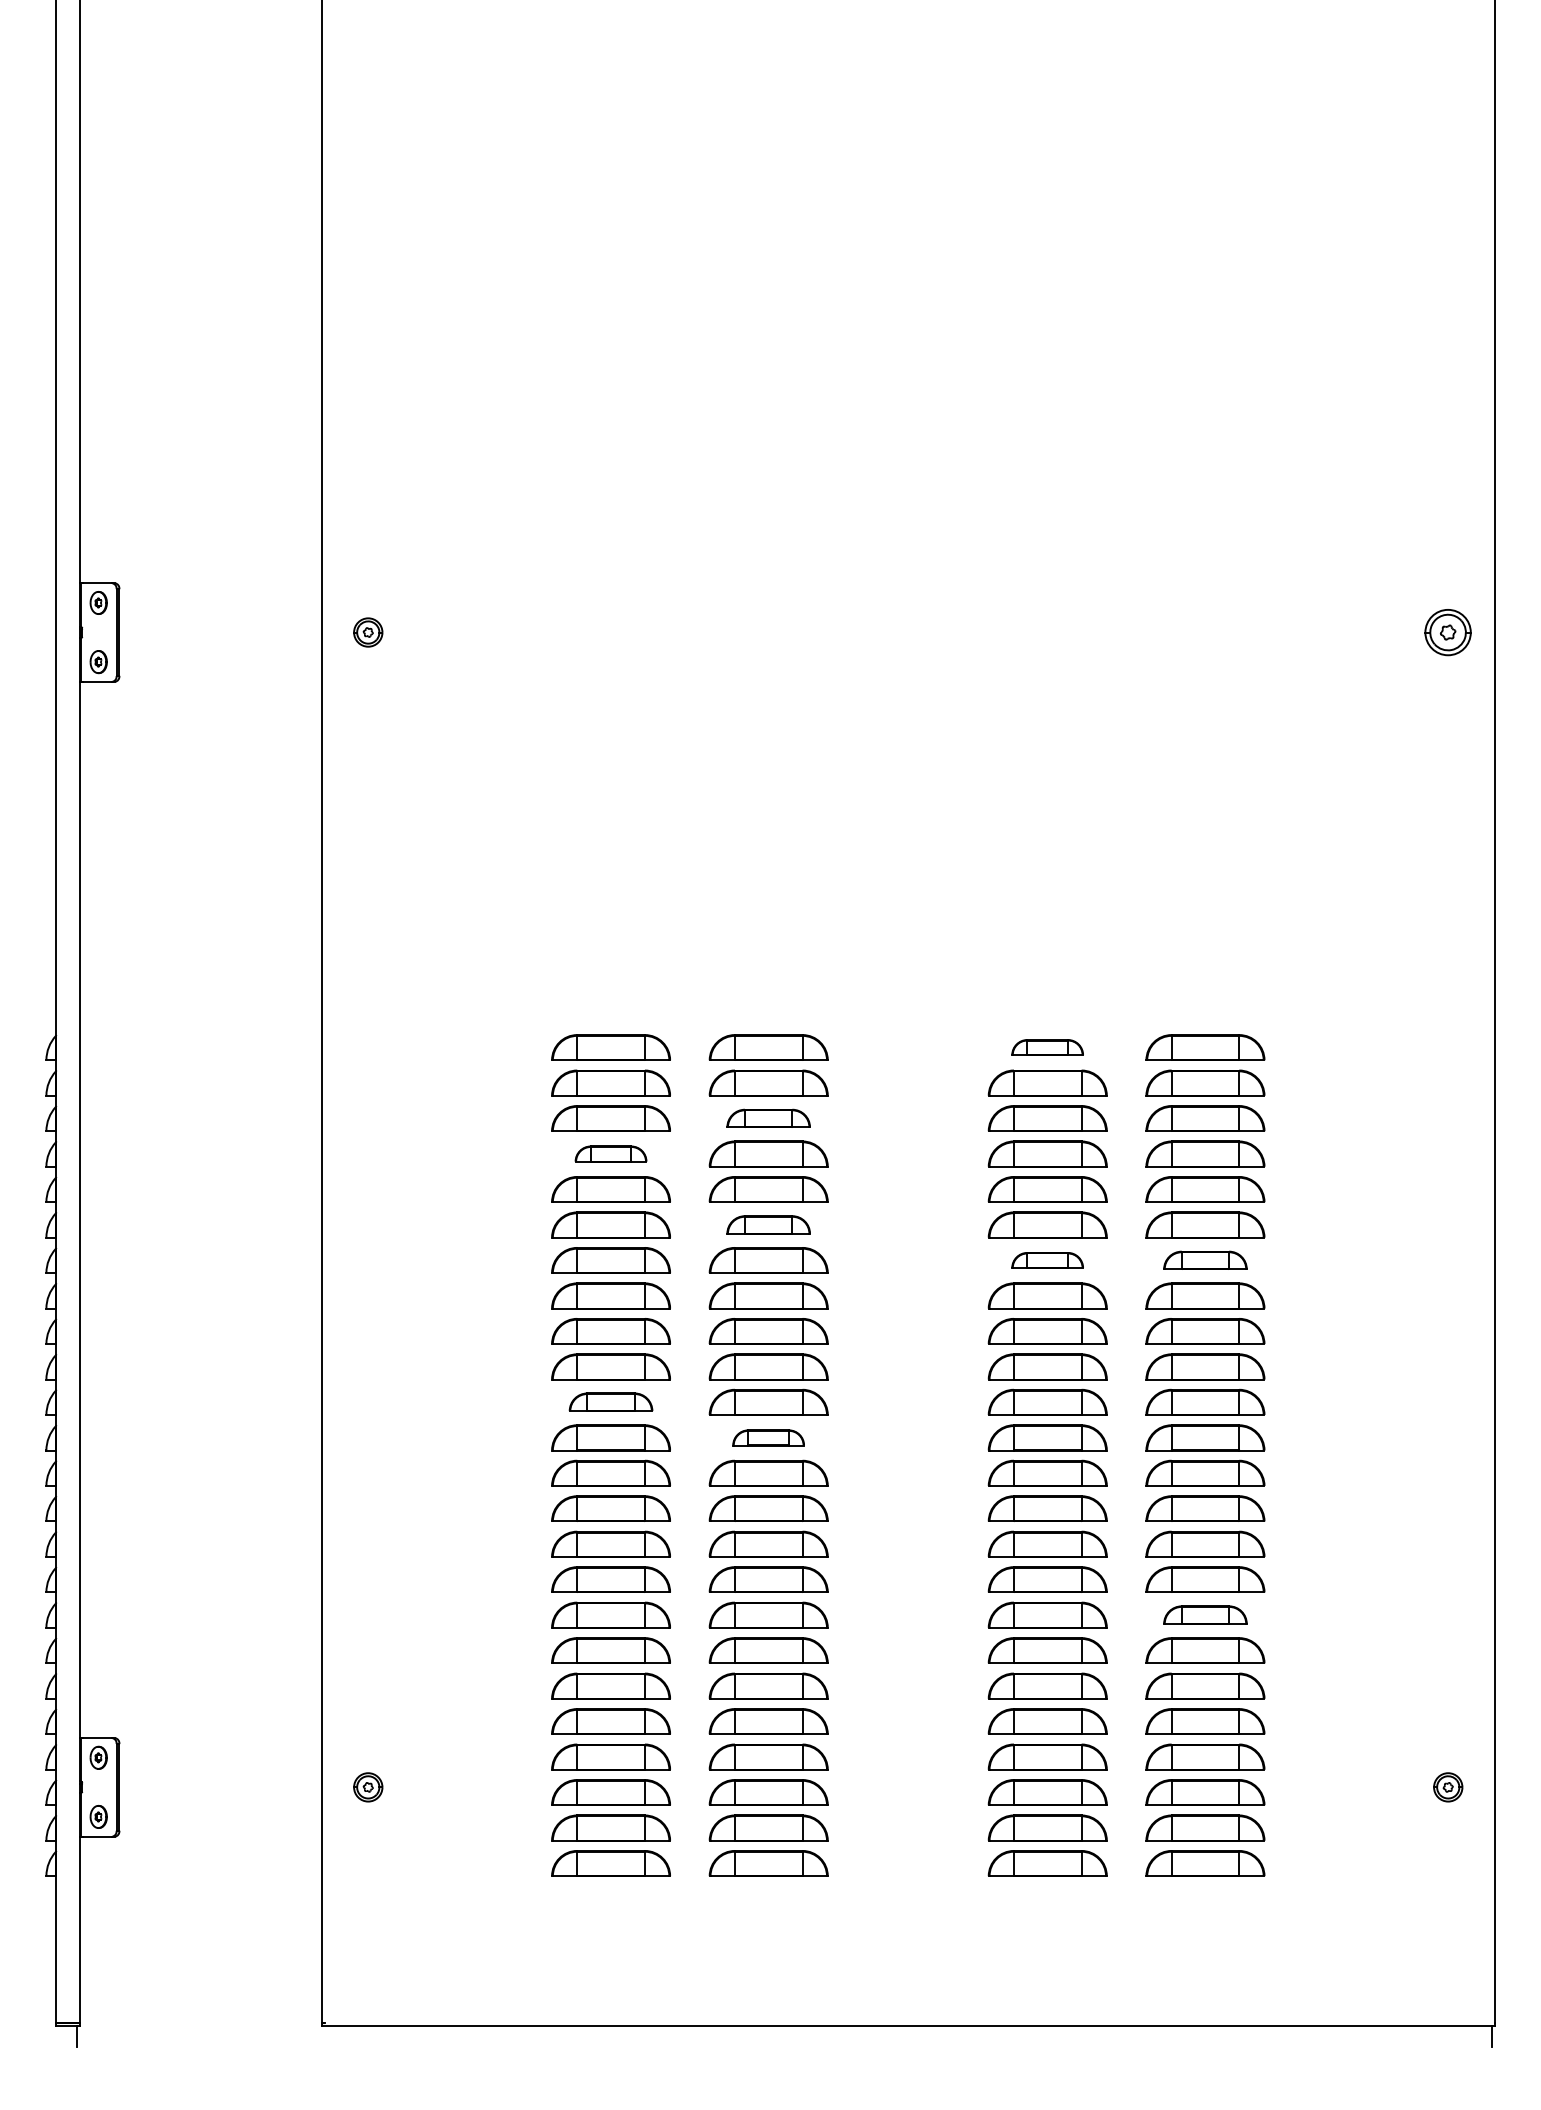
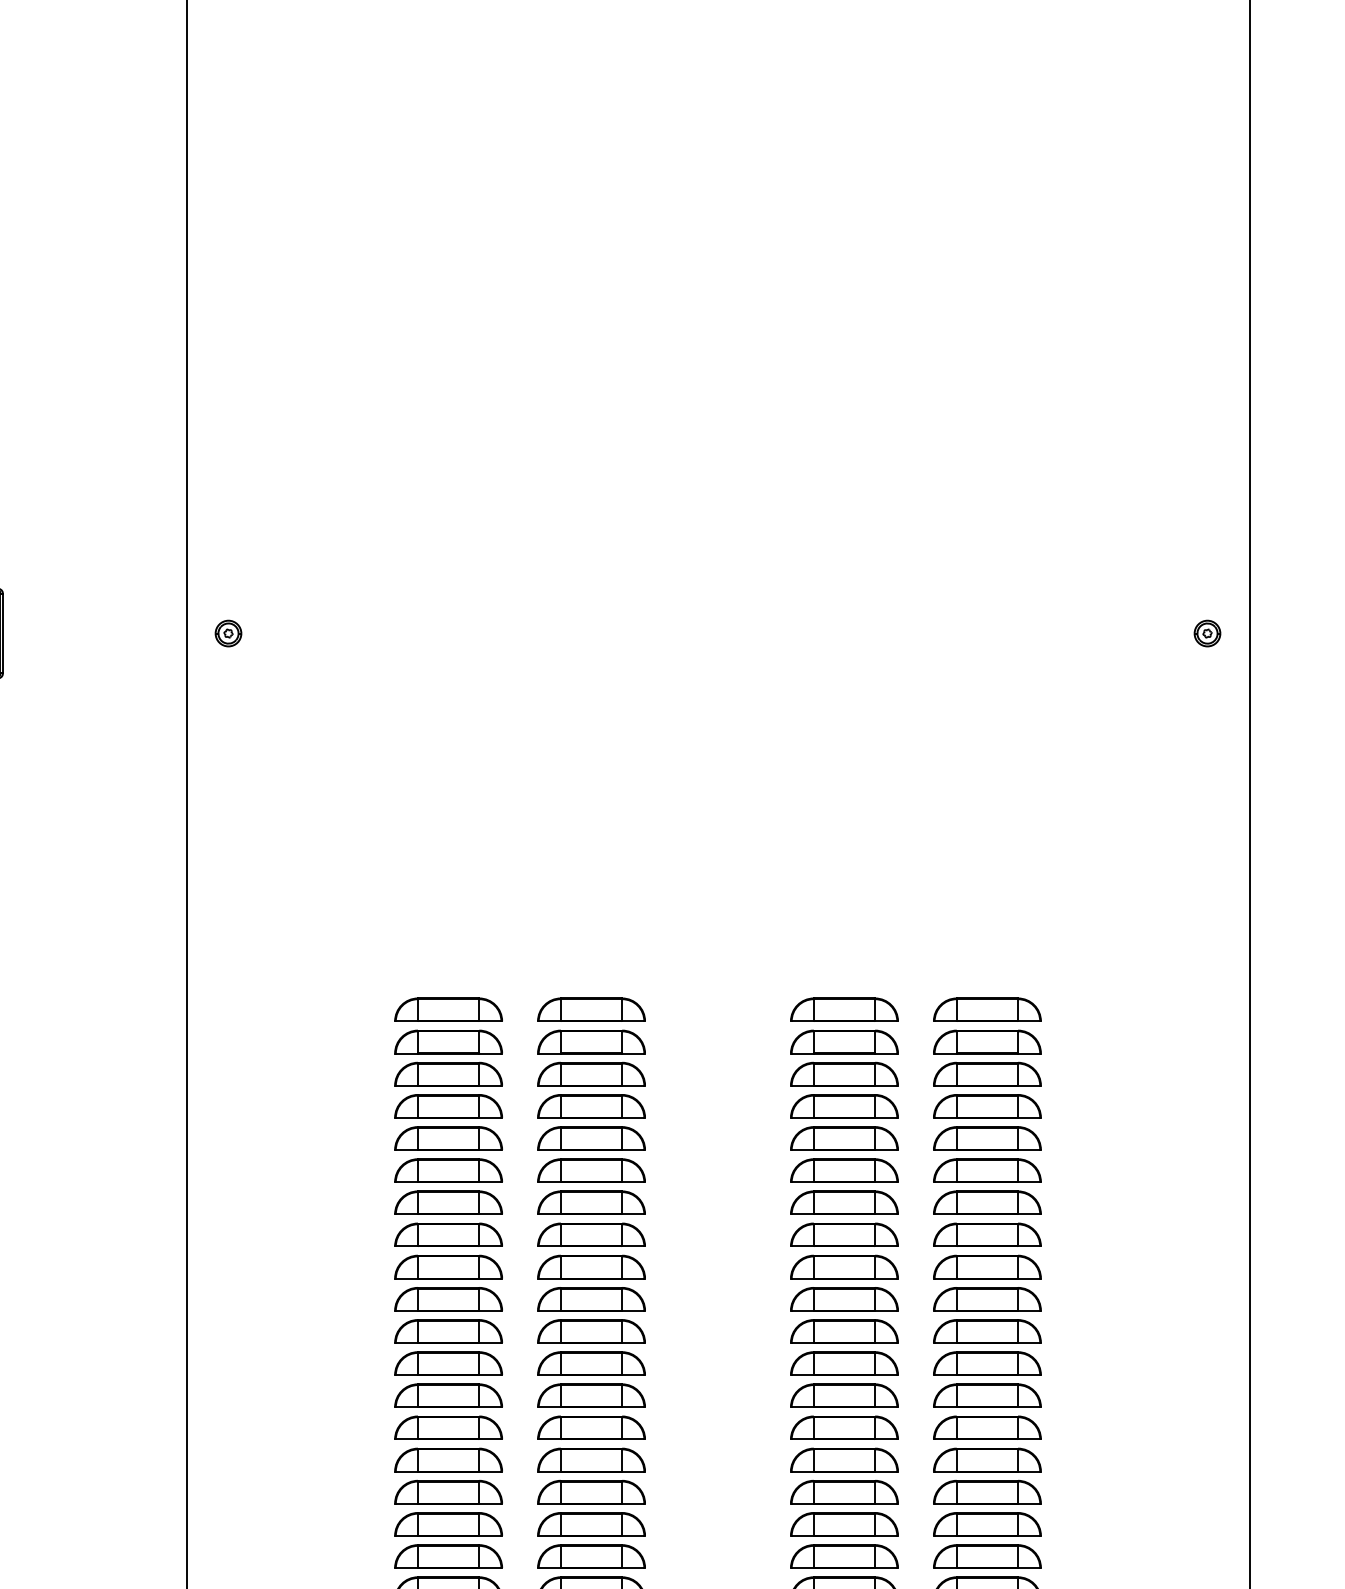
part: (1448, 632) -> (1207, 633), size x0.62
part: (1047, 1047) -> (844, 1009), size x1.67
part: (768, 1118) -> (591, 1074), size x1.43
part: (610, 1153) -> (448, 1105), size x1.67
part: (768, 1224) -> (591, 1170), size x1.43
part: (1047, 1260) -> (844, 1202), size x1.67
part: (1205, 1260) -> (987, 1202), size x1.43
part: (610, 1401) -> (448, 1330), size x1.43
part: (768, 1437) -> (591, 1363), size x1.67
part: (1205, 1614) -> (987, 1523), size x1.43

